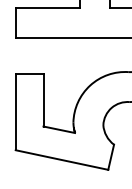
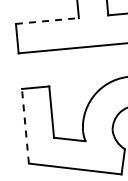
line: (48, 8) -> (48, 21), solid -> dashed
line: (15, 112) -> (25, 126), solid -> dashed

